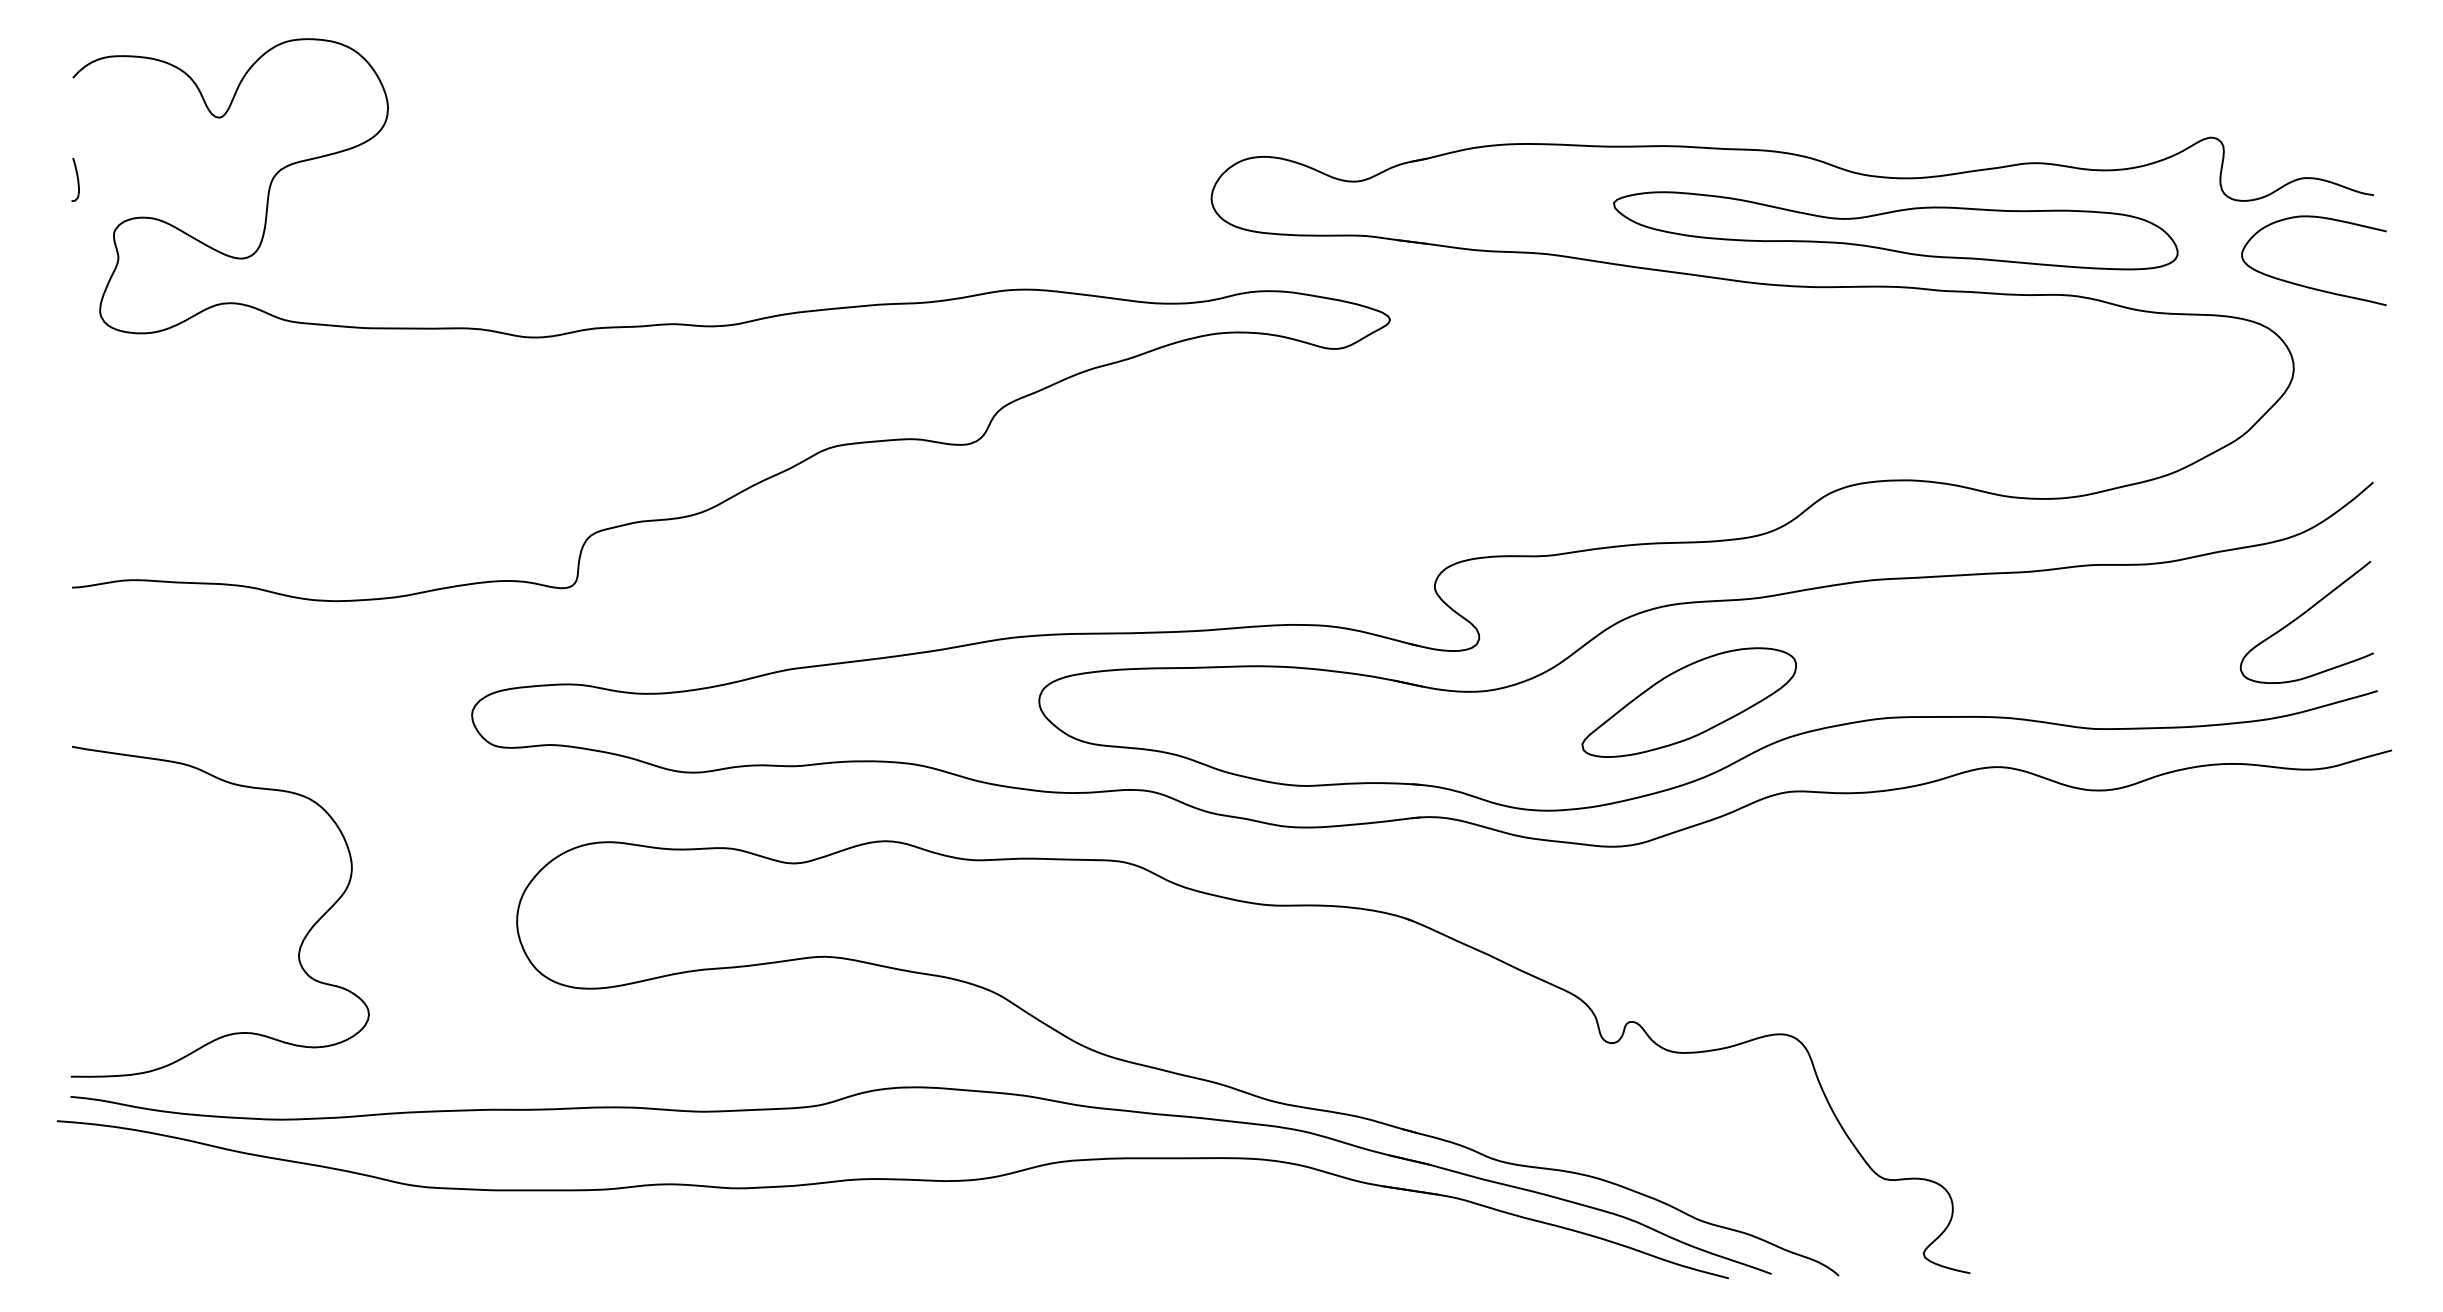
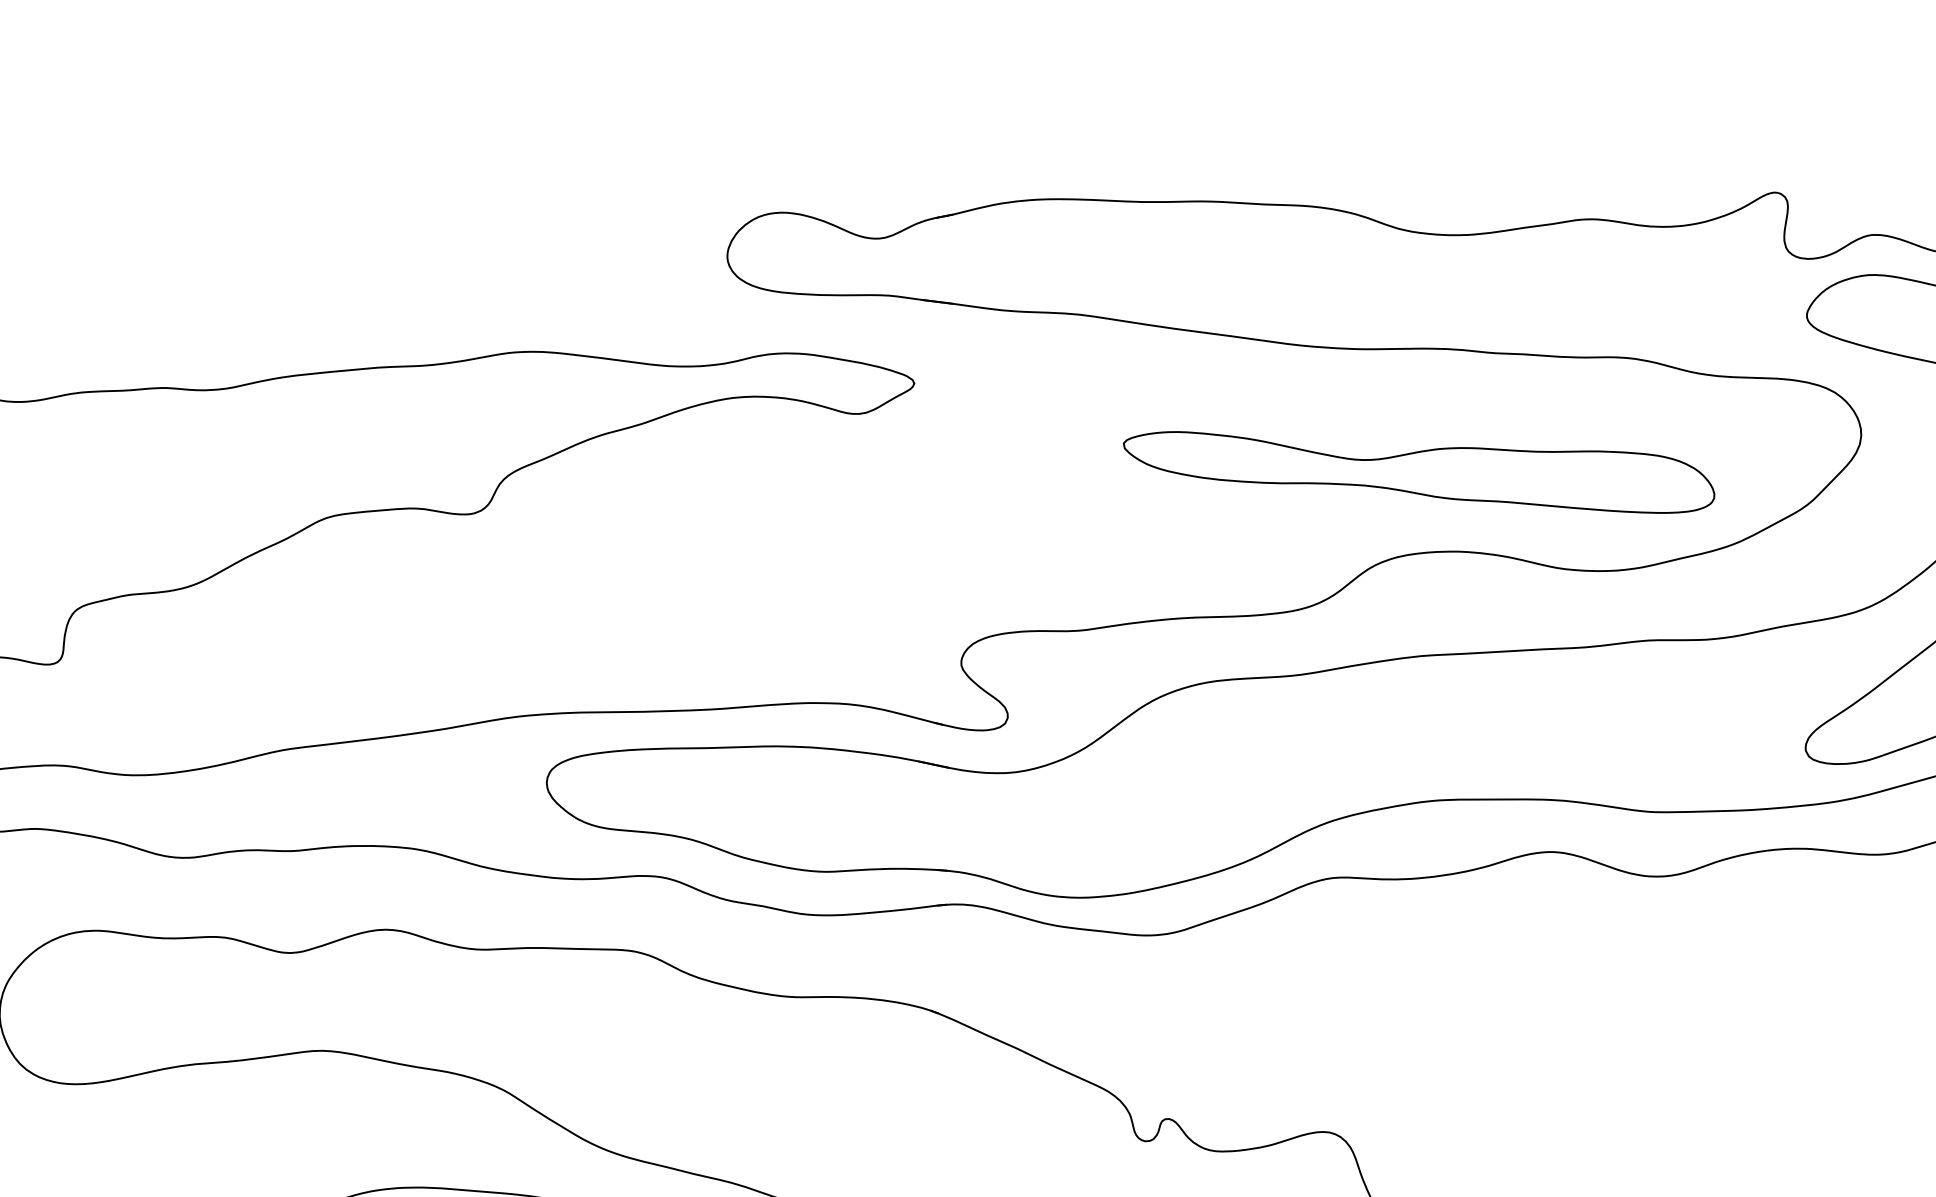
part: (1895, 230) -> (1418, 472), moved
part: (1688, 702) -> (1227, 784), removed

